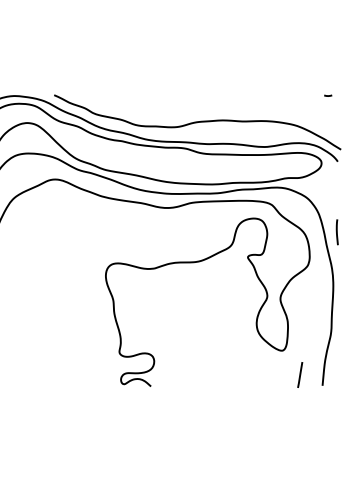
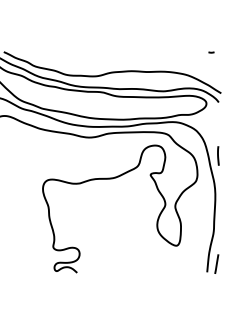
line: (300, 374) -> (217, 263), moved

